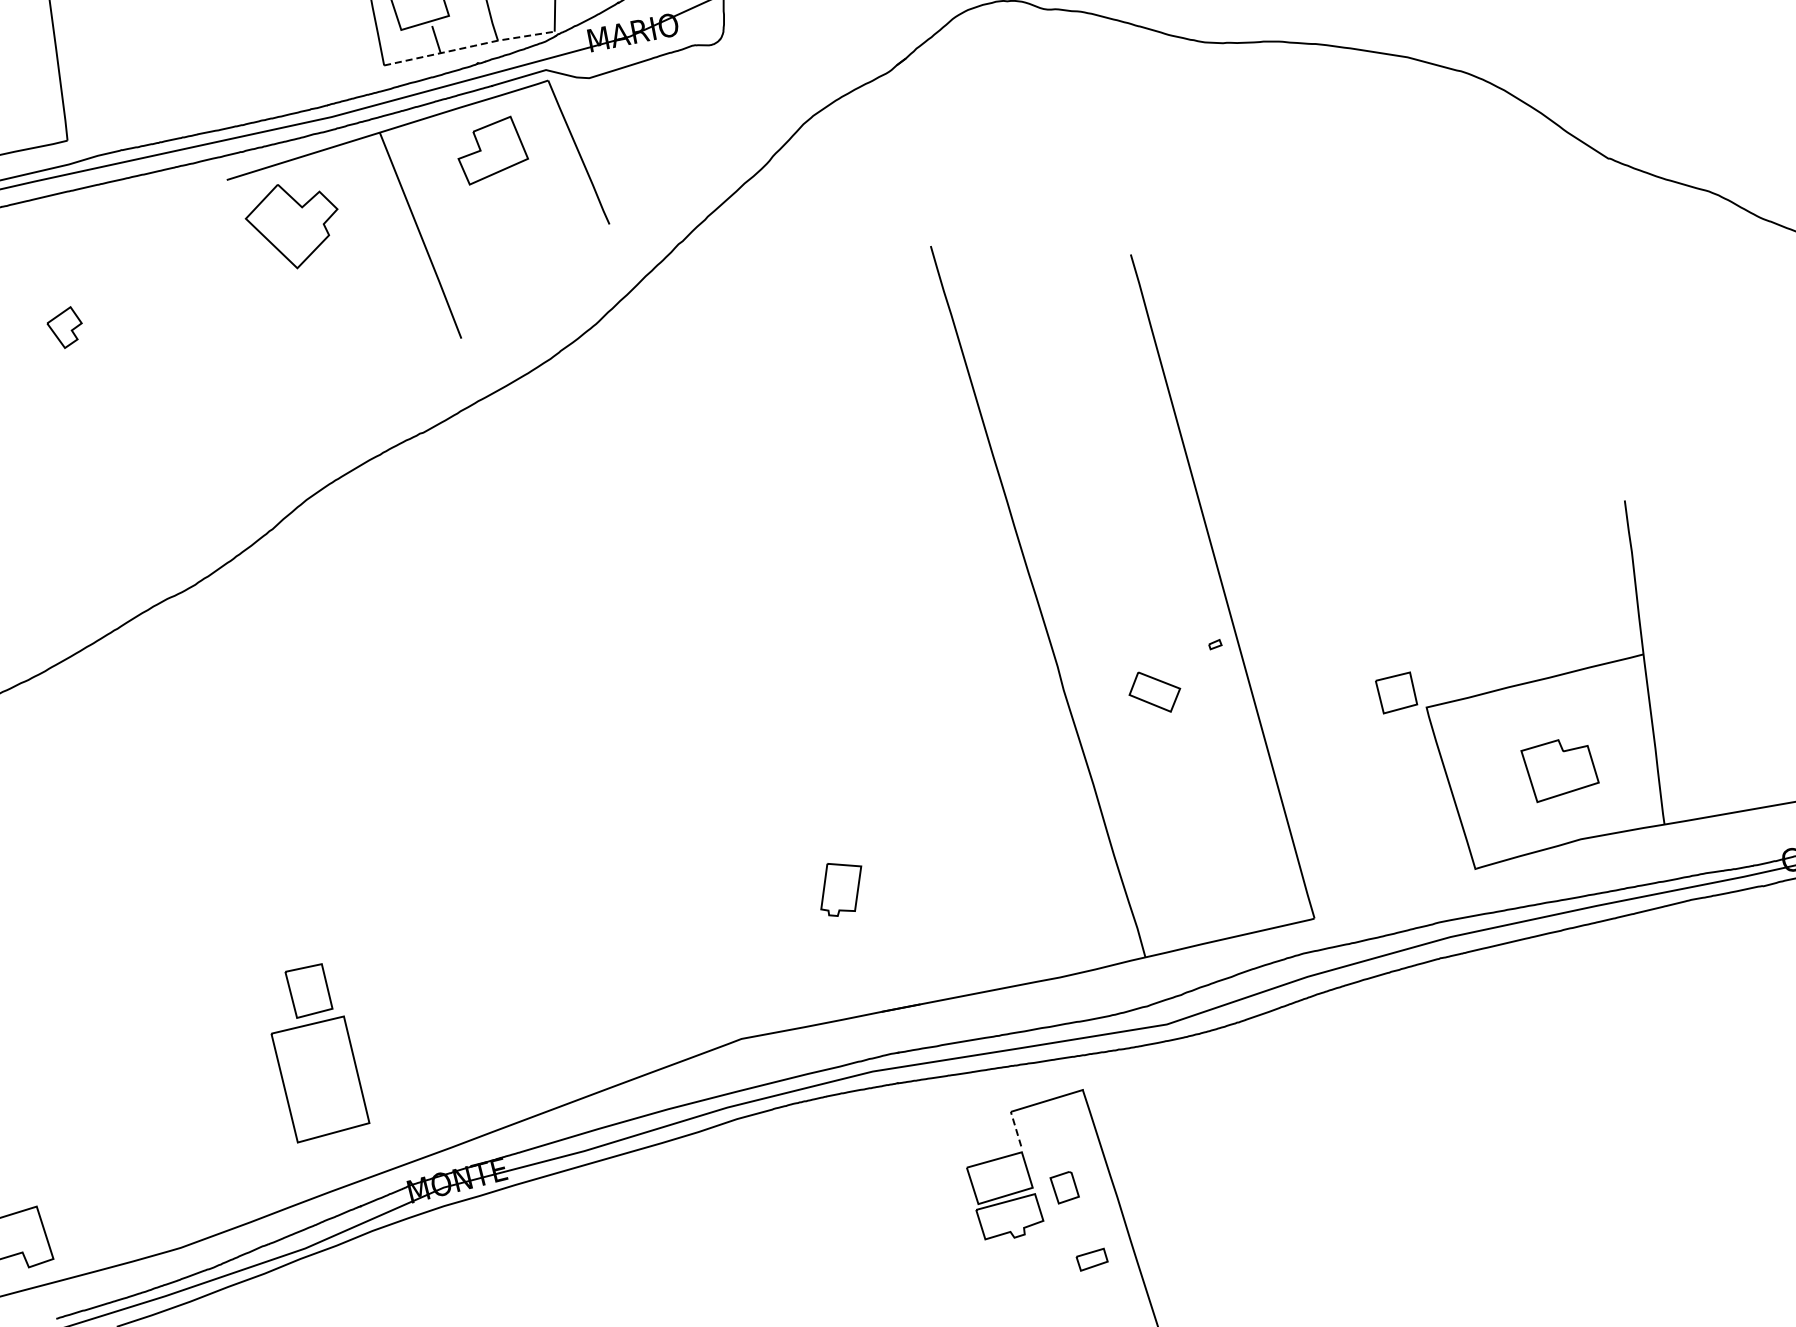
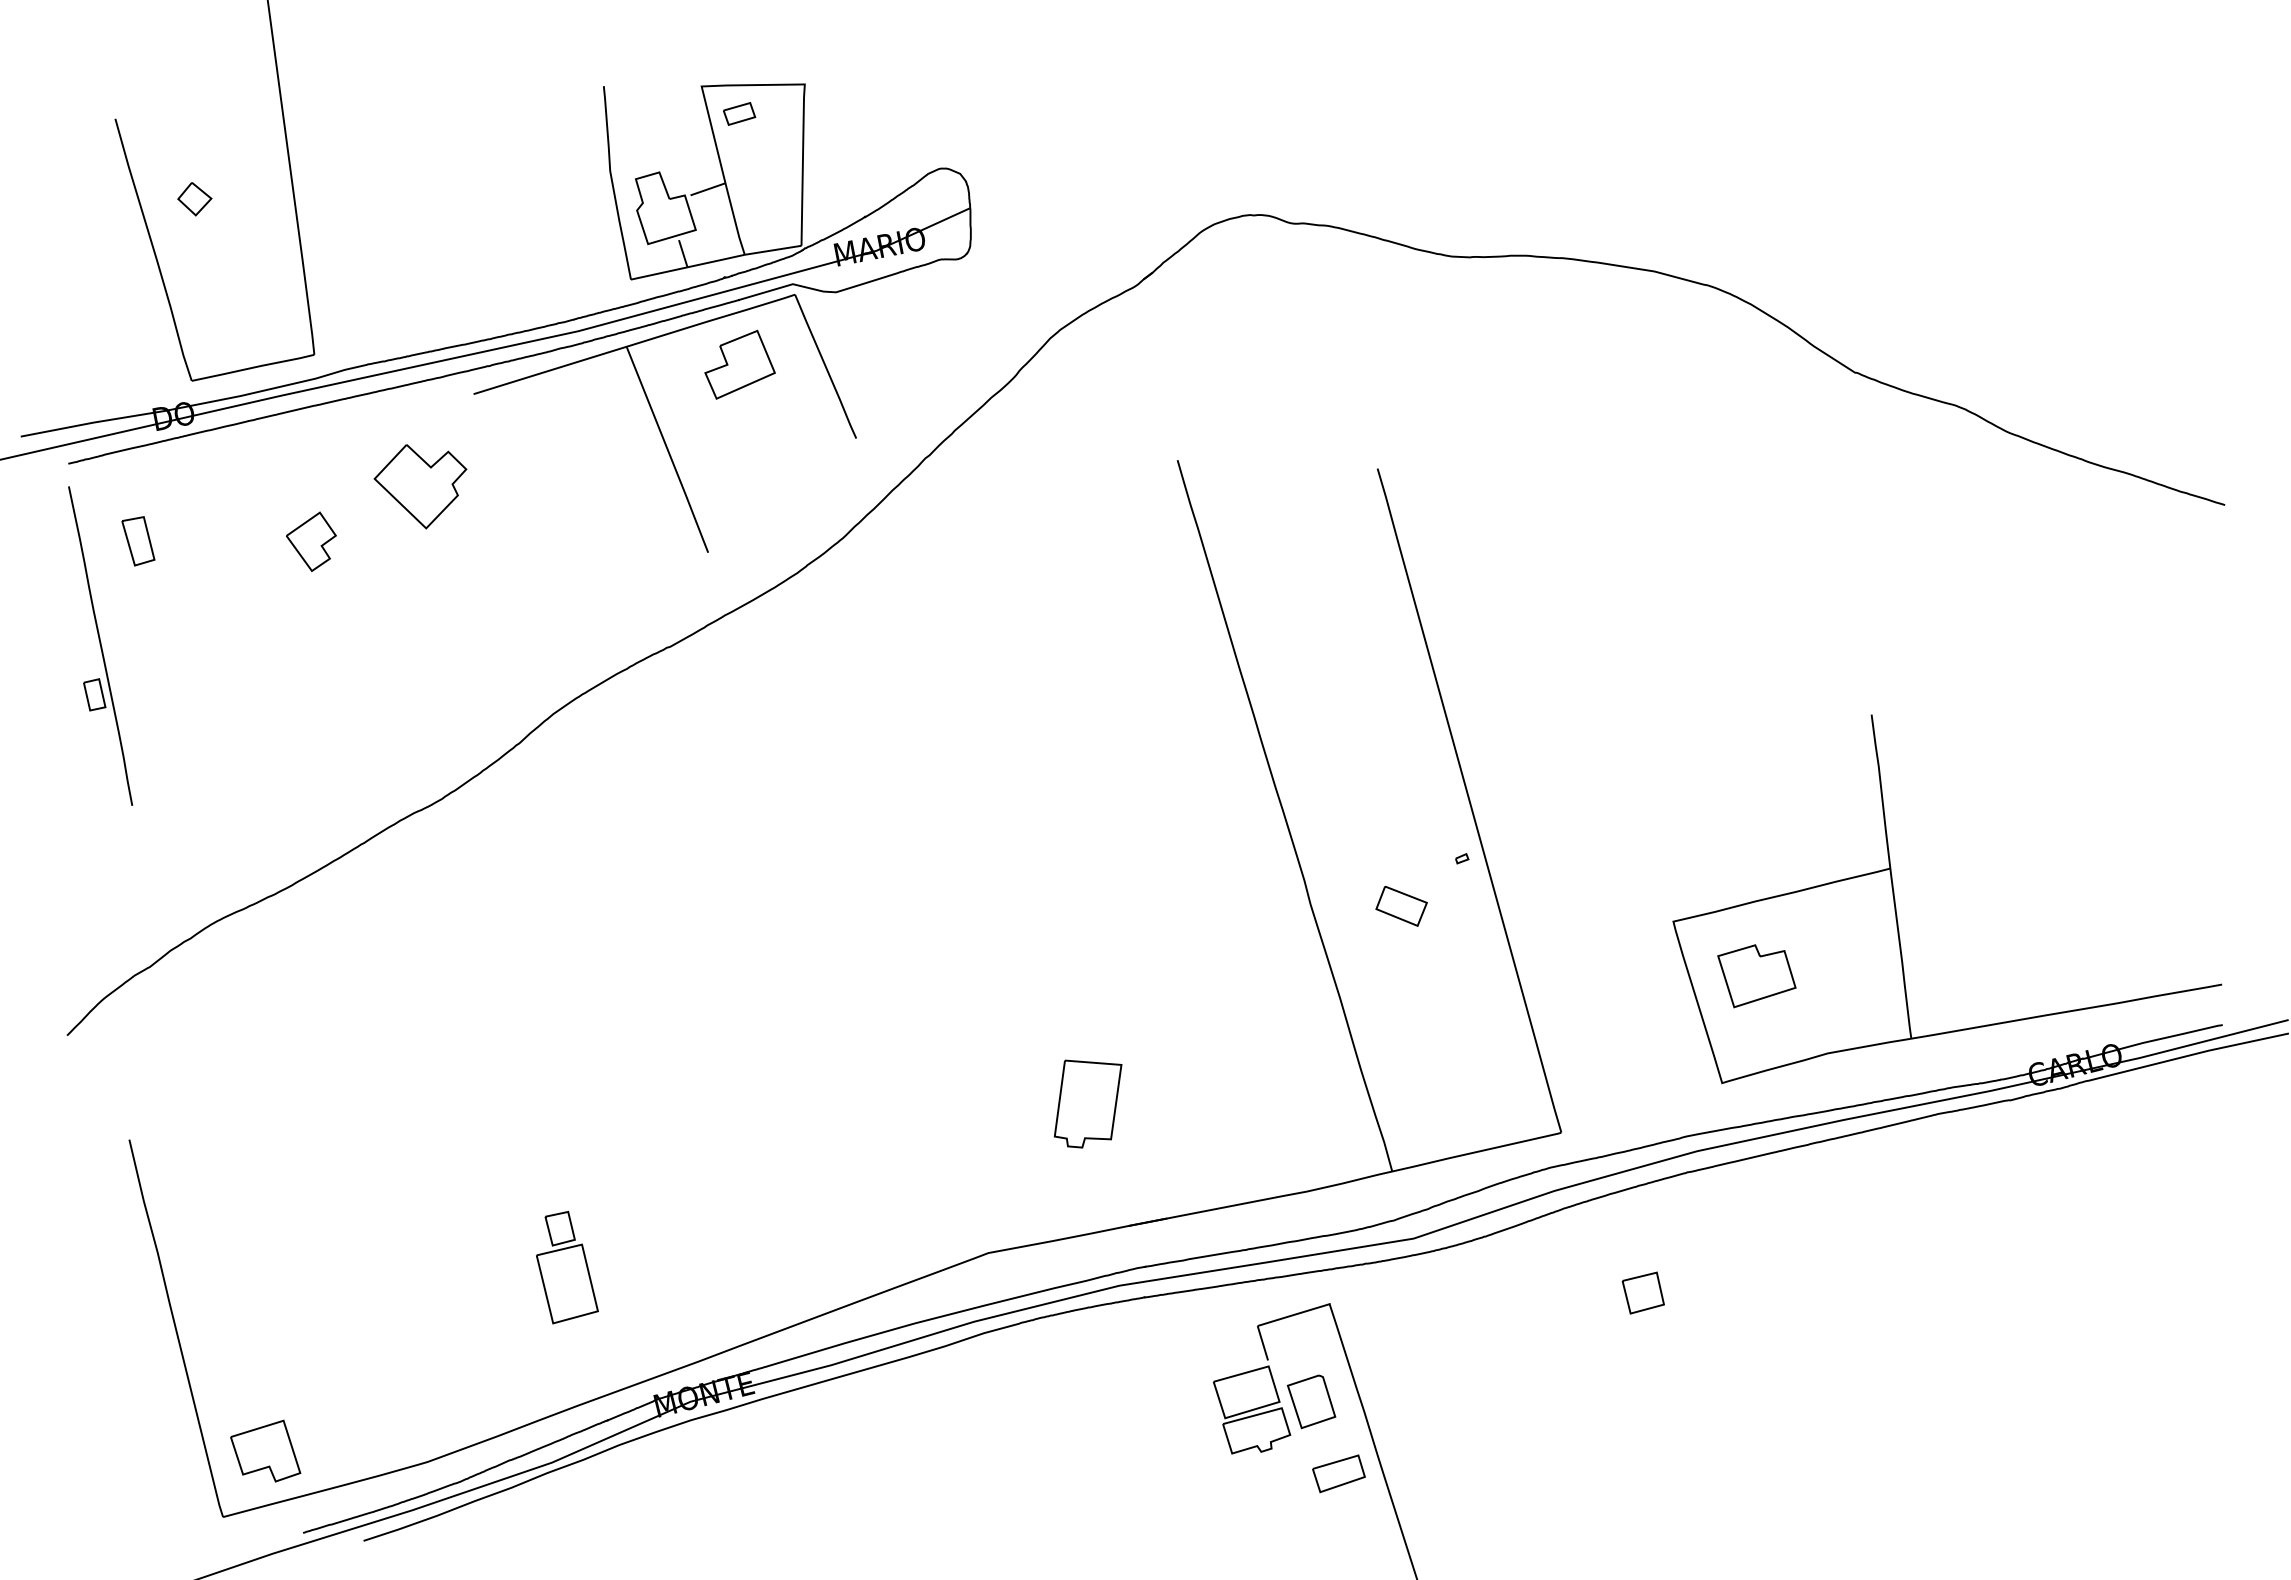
line: (470, 46) -> (717, 260), dashed -> solid
part: (291, 226) -> (420, 486), moved
part: (64, 327) -> (311, 541), size x1.43
part: (1395, 692) -> (1642, 1292), moved
part: (1559, 771) -> (1756, 976), moved
part: (840, 889) -> (1087, 1103), size x1.67
part: (320, 1053) -> (567, 1267), size x0.62
line: (1015, 1128) -> (1262, 1342), dashed -> solid
part: (1064, 1187) -> (1311, 1401), size x1.67
part: (1091, 1259) -> (1338, 1473), size x1.67

